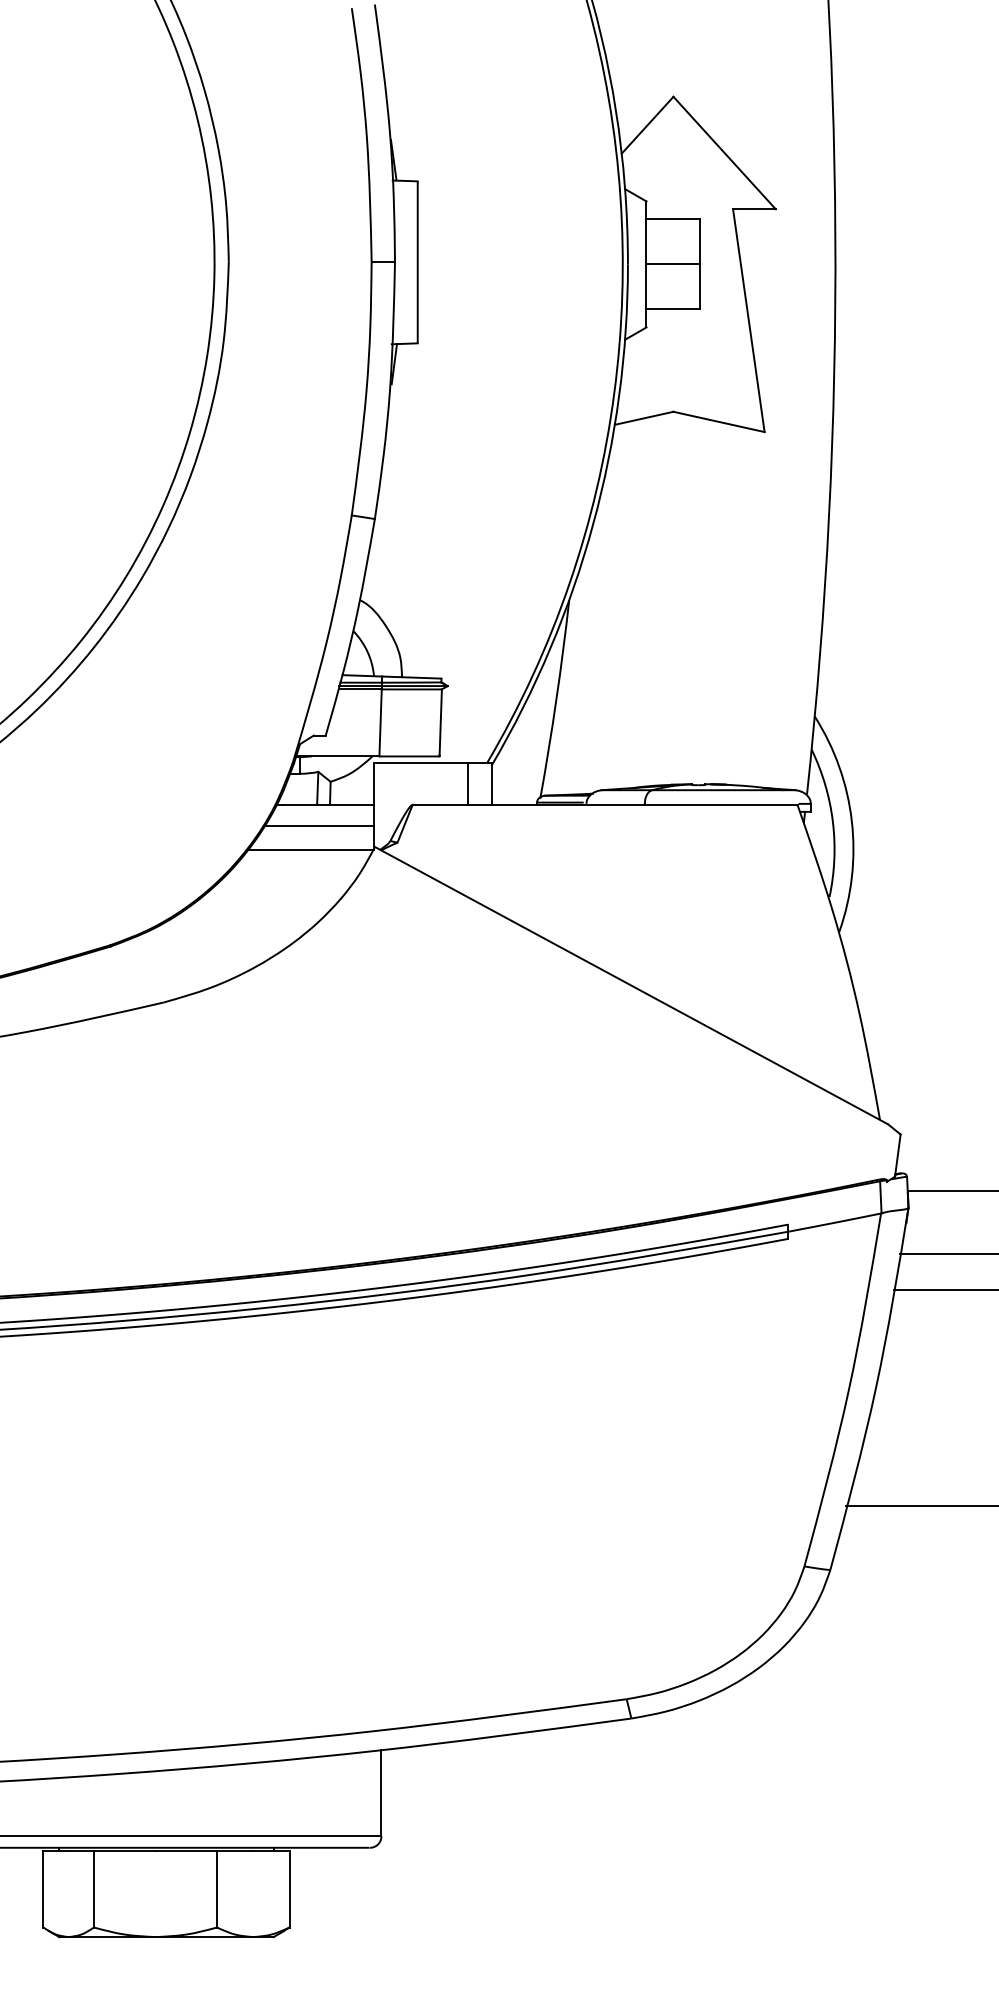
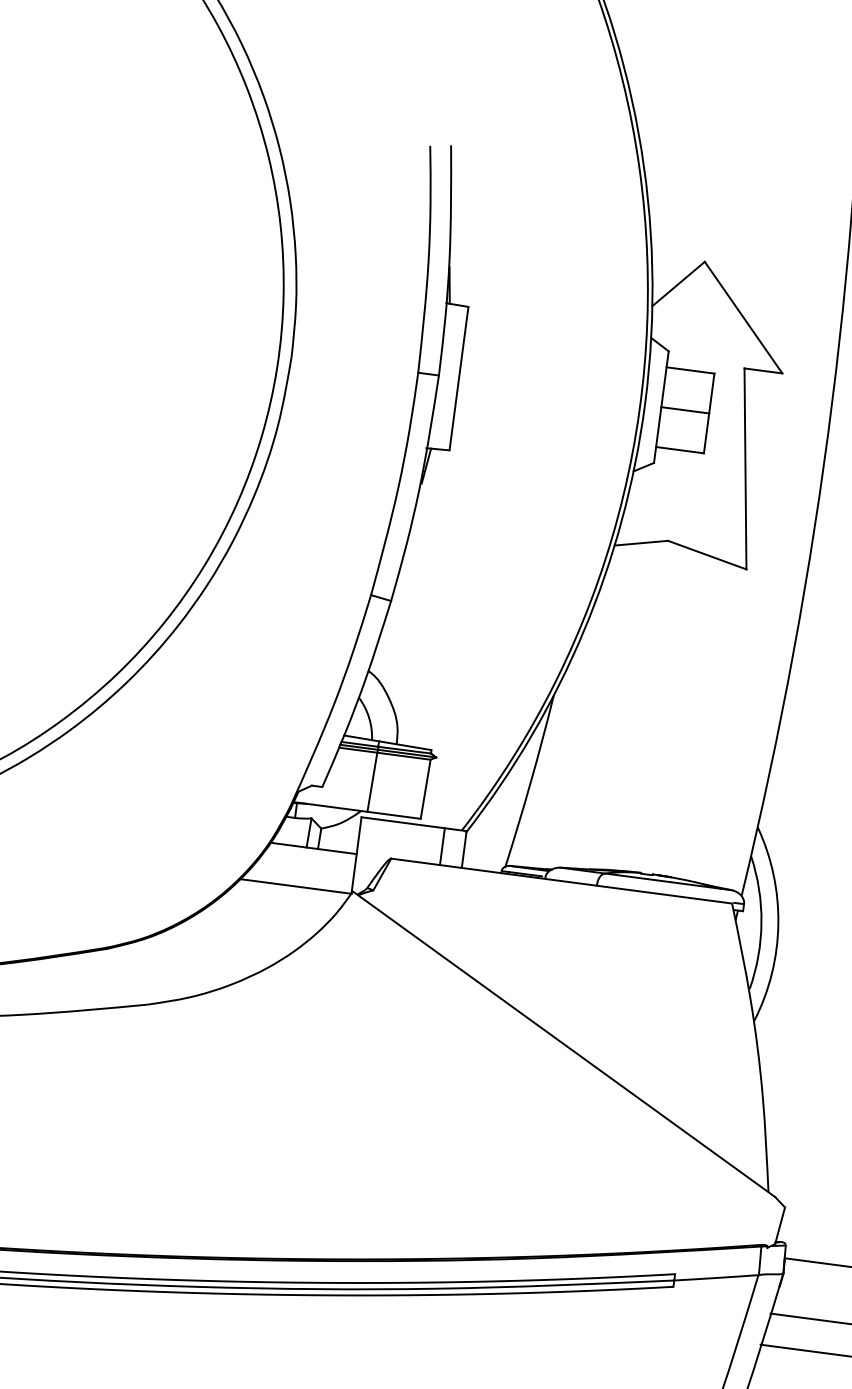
line: (318, 825) -> (305, 865), removed

